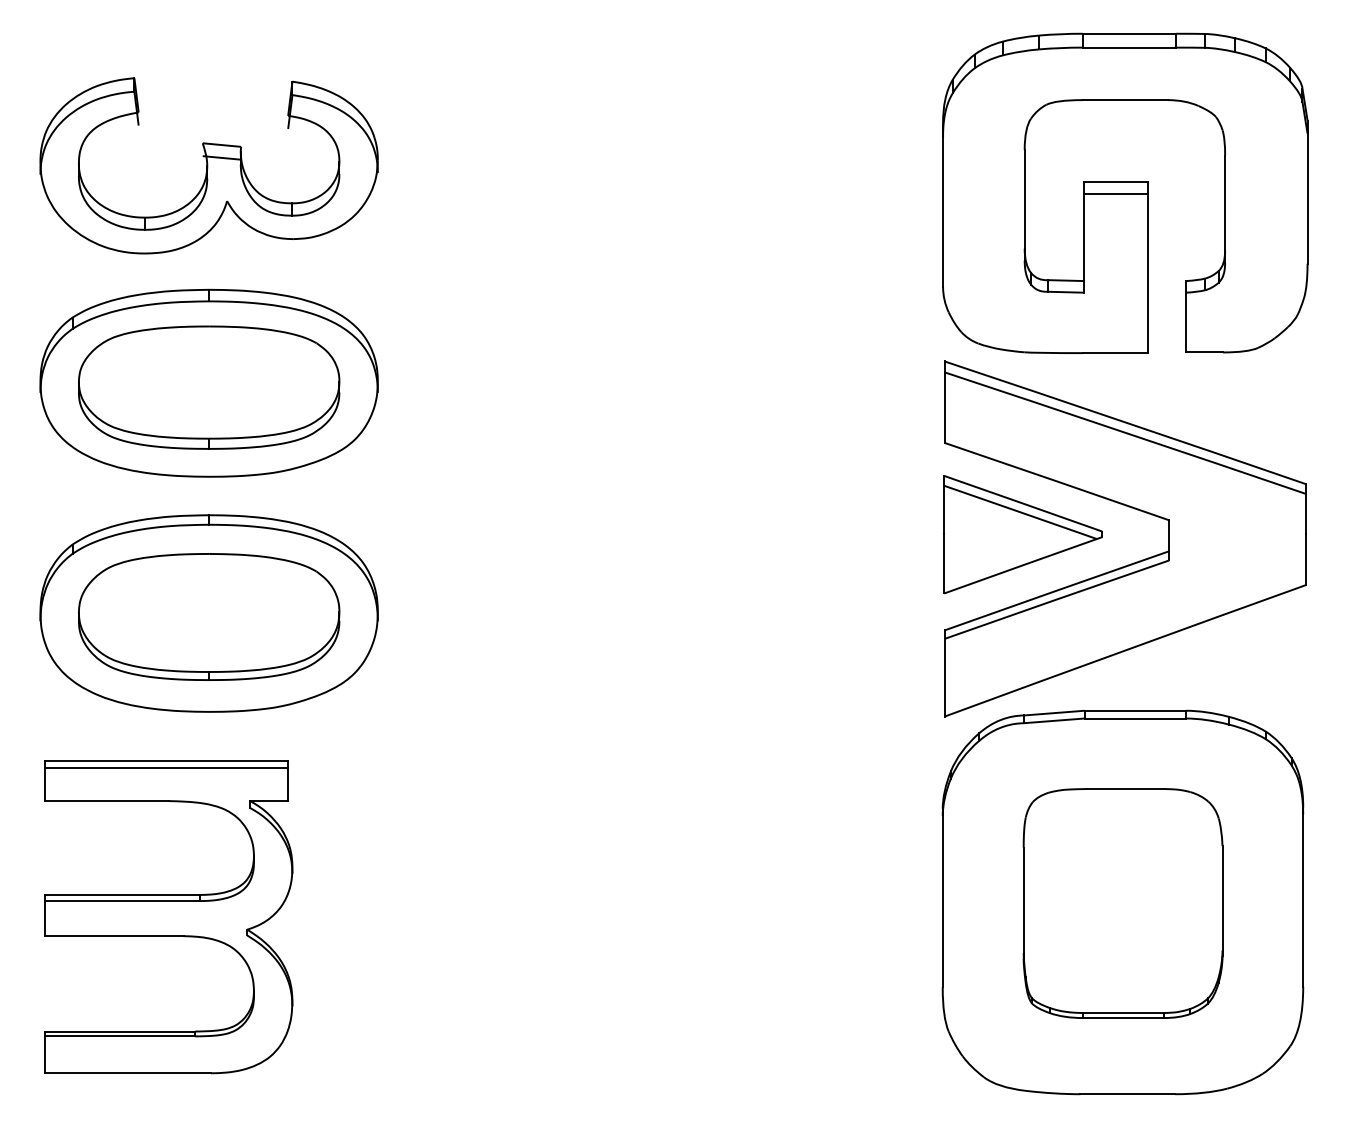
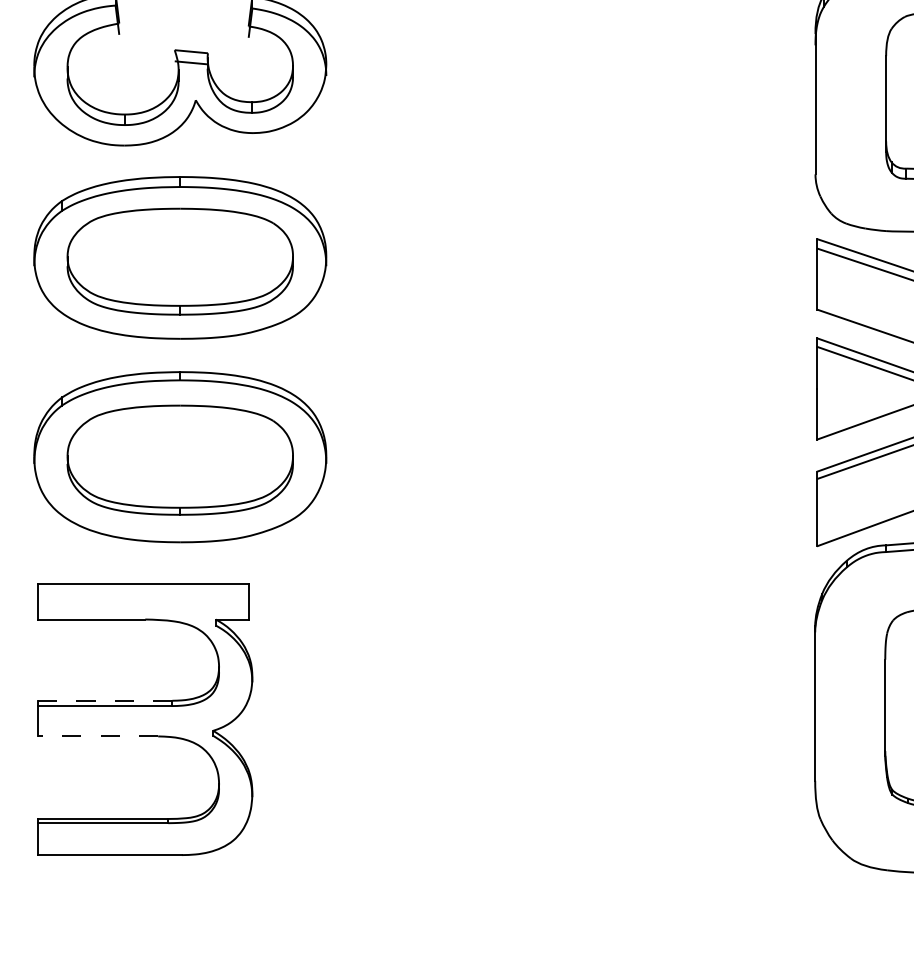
line: (166, 767) -> (143, 590), removed
line: (122, 894) -> (105, 700), solid -> dashed
line: (113, 936) -> (97, 736), solid -> dashed

